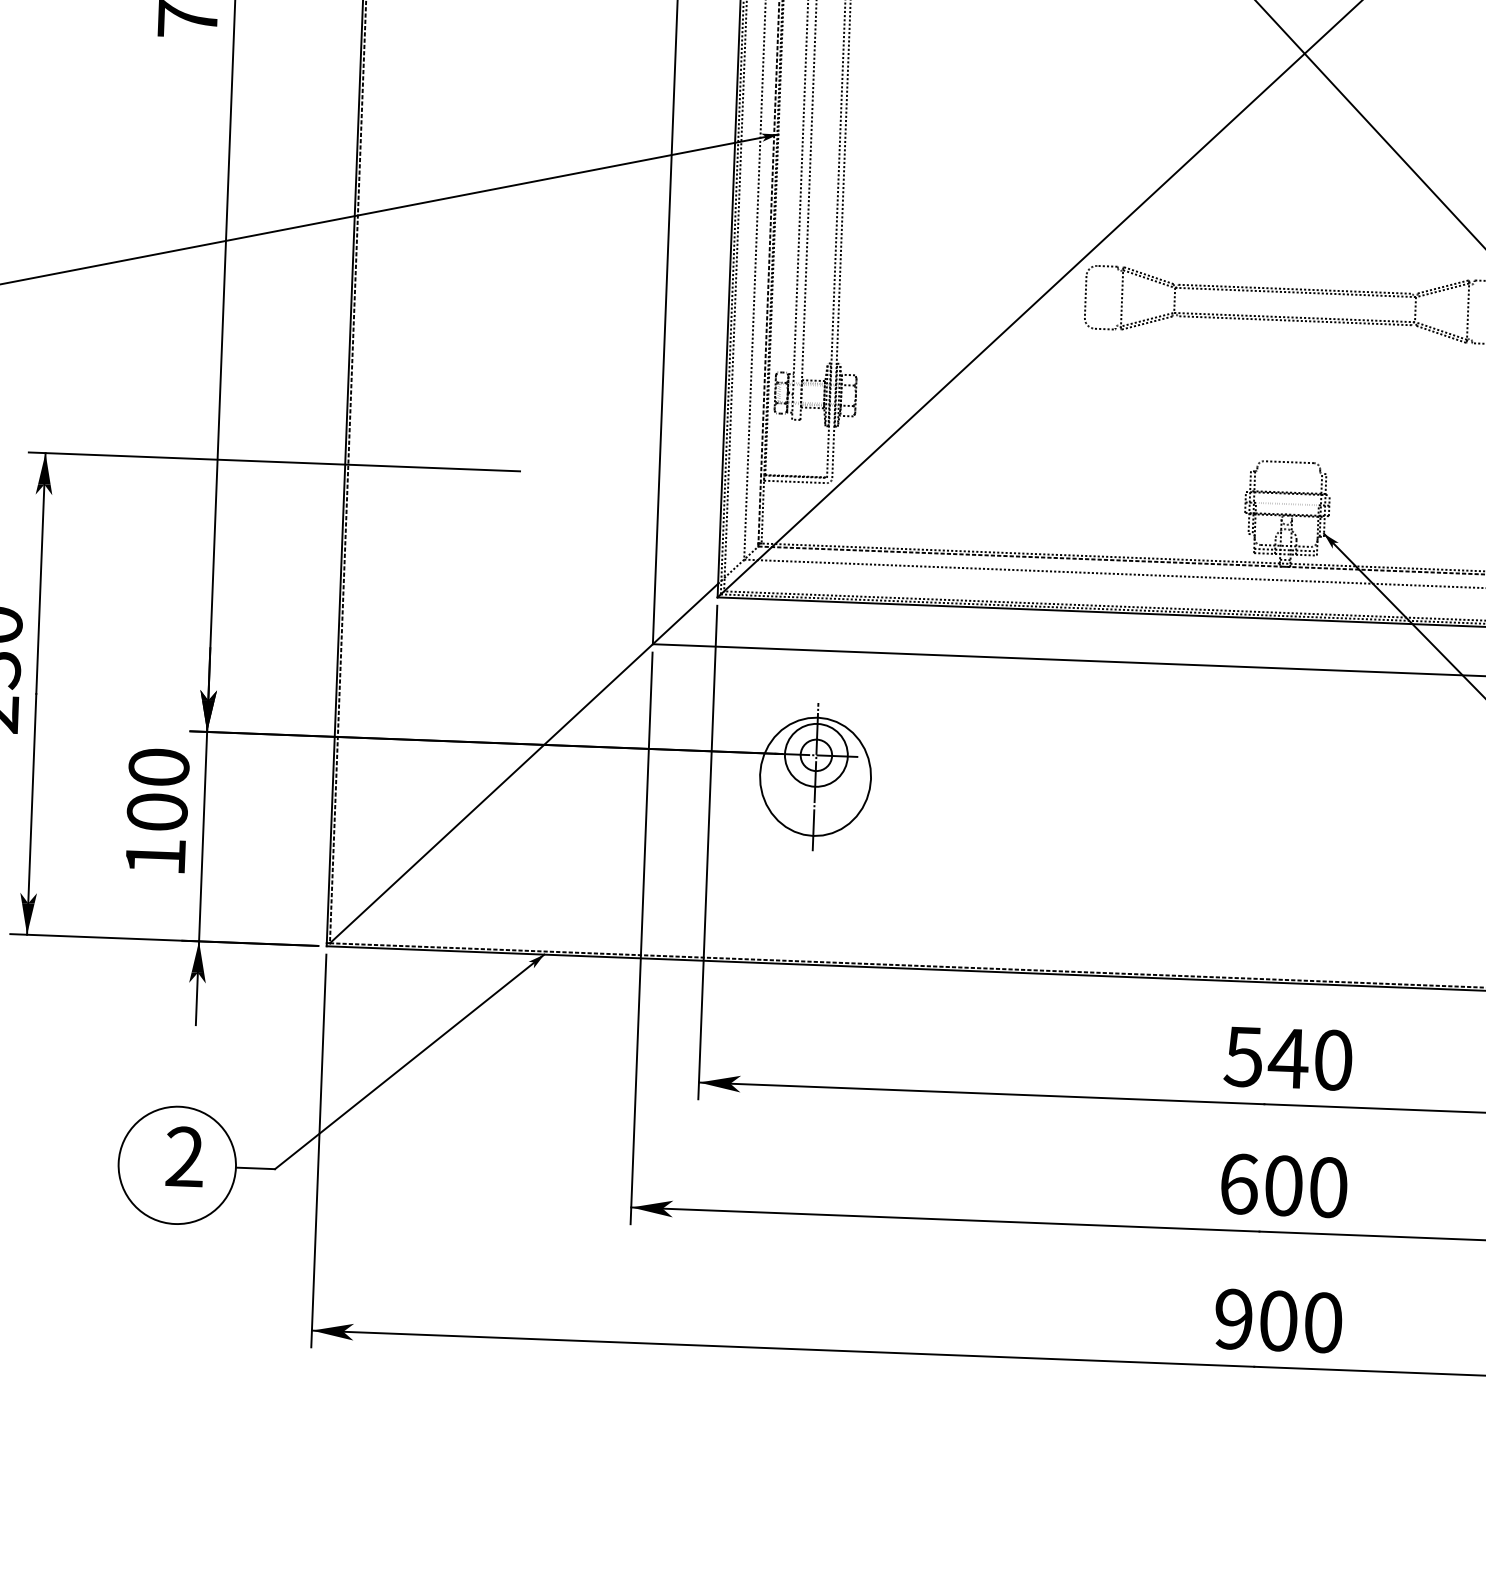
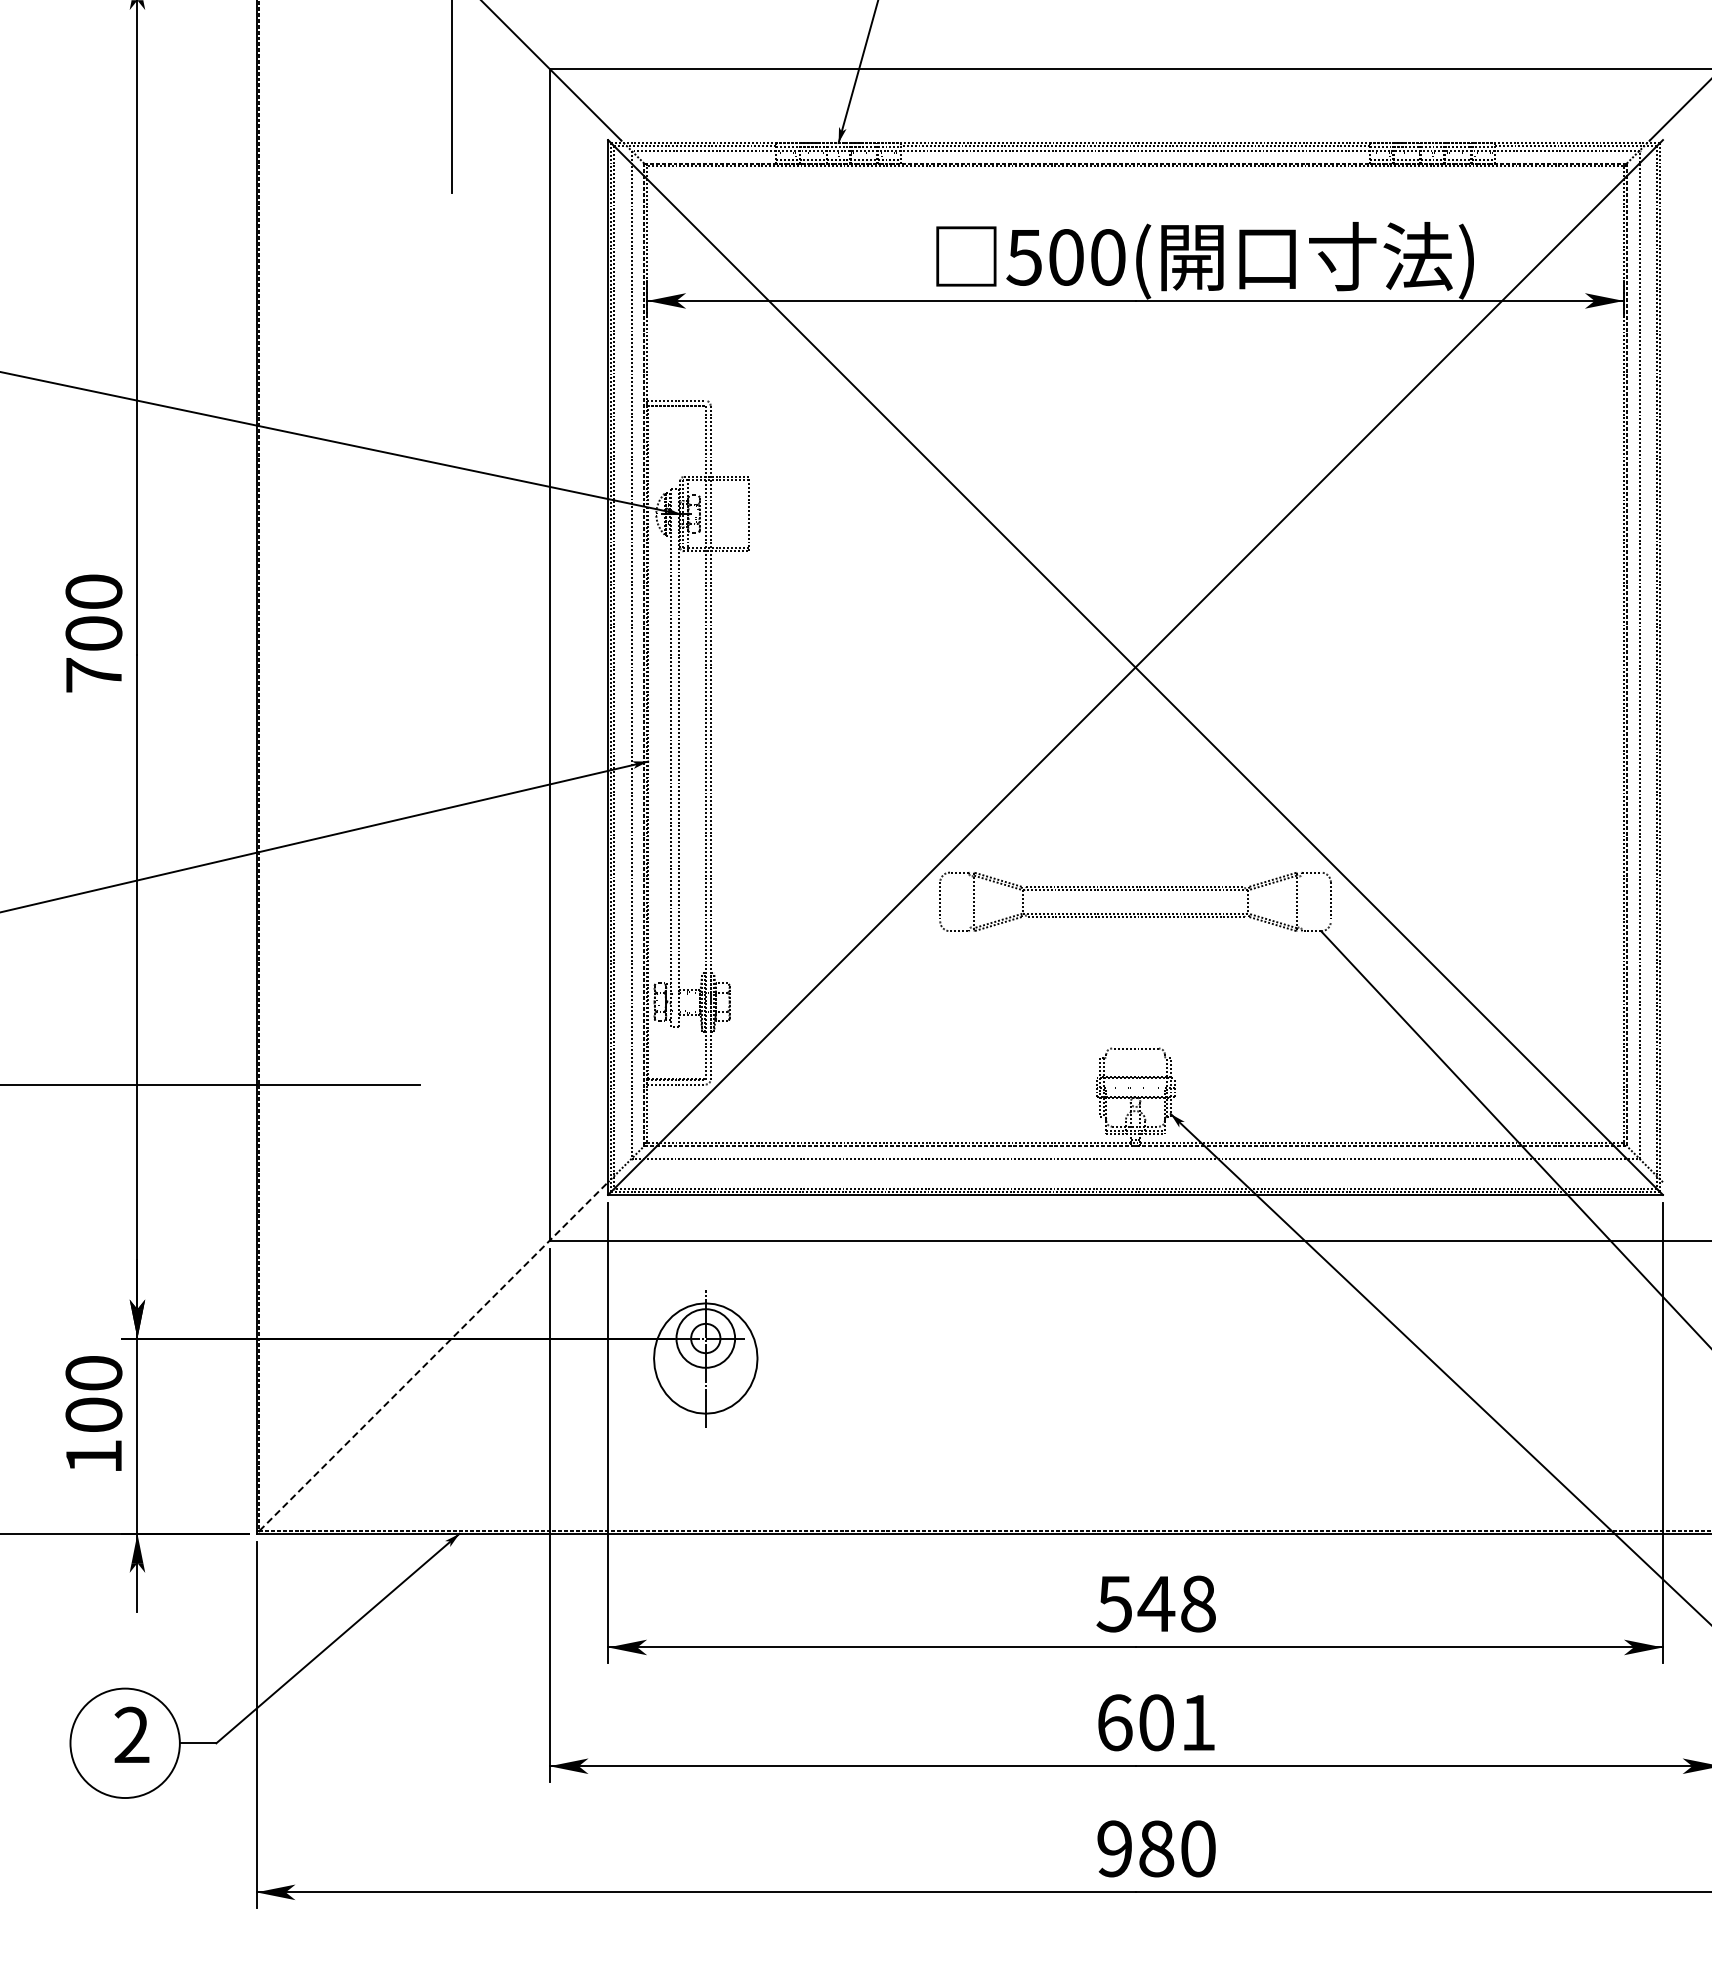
line: (523, 763) -> (433, 1356), solid -> dashed
text: (1333, 1059) -> (1198, 1603), 540 -> 548
text: (1328, 1187) -> (1198, 1722), 600 -> 601
text: (1278, 1320) -> (1156, 1848), 900 -> 980

